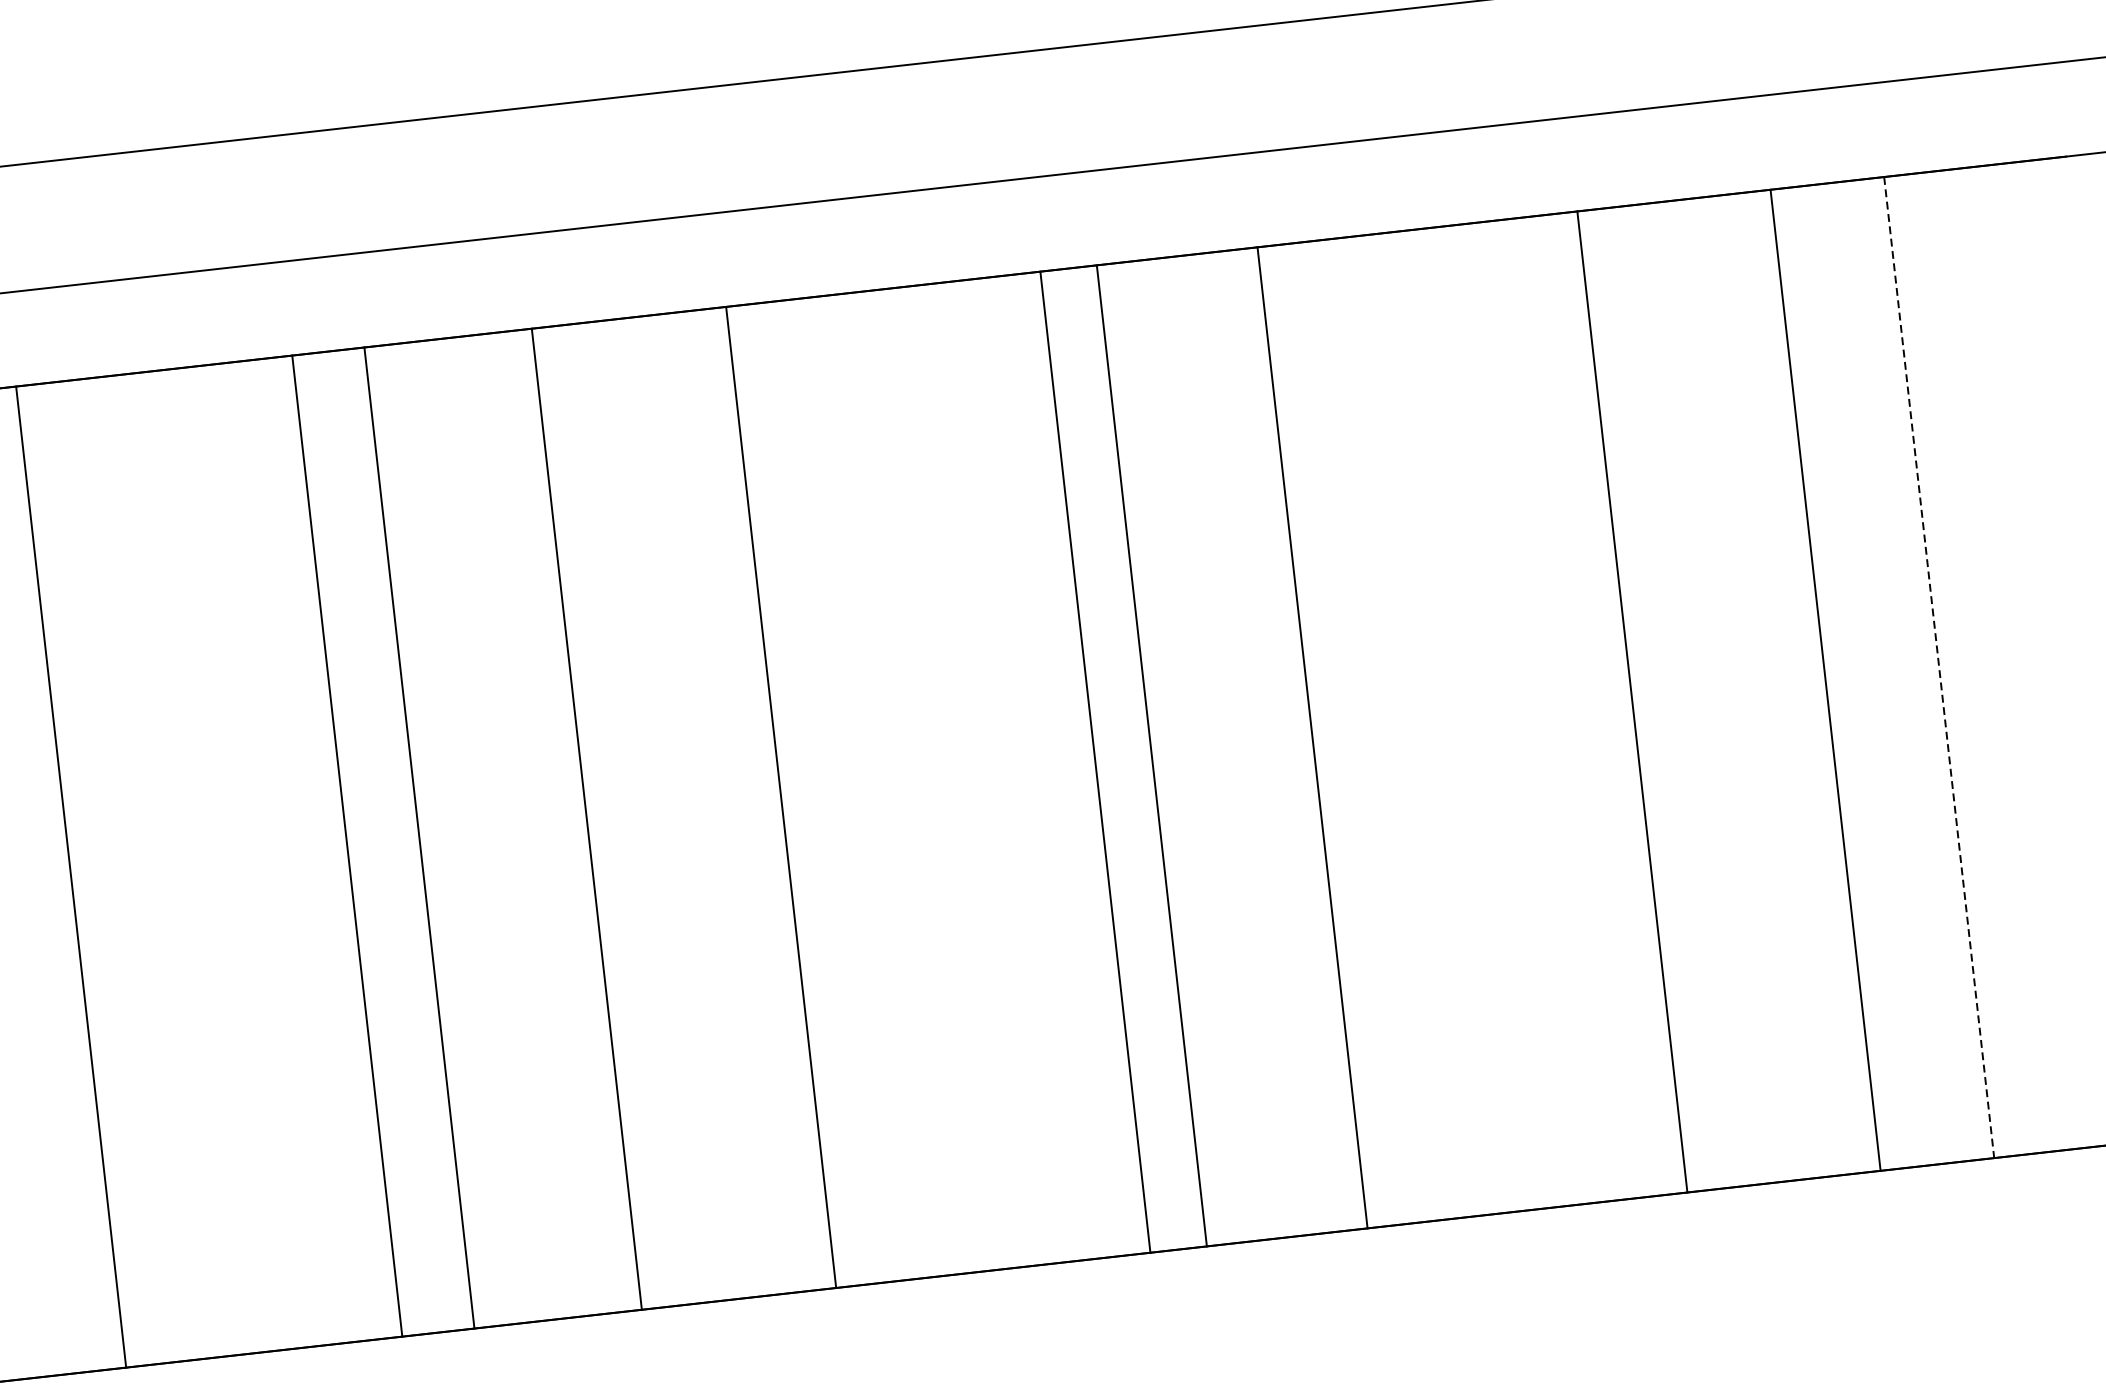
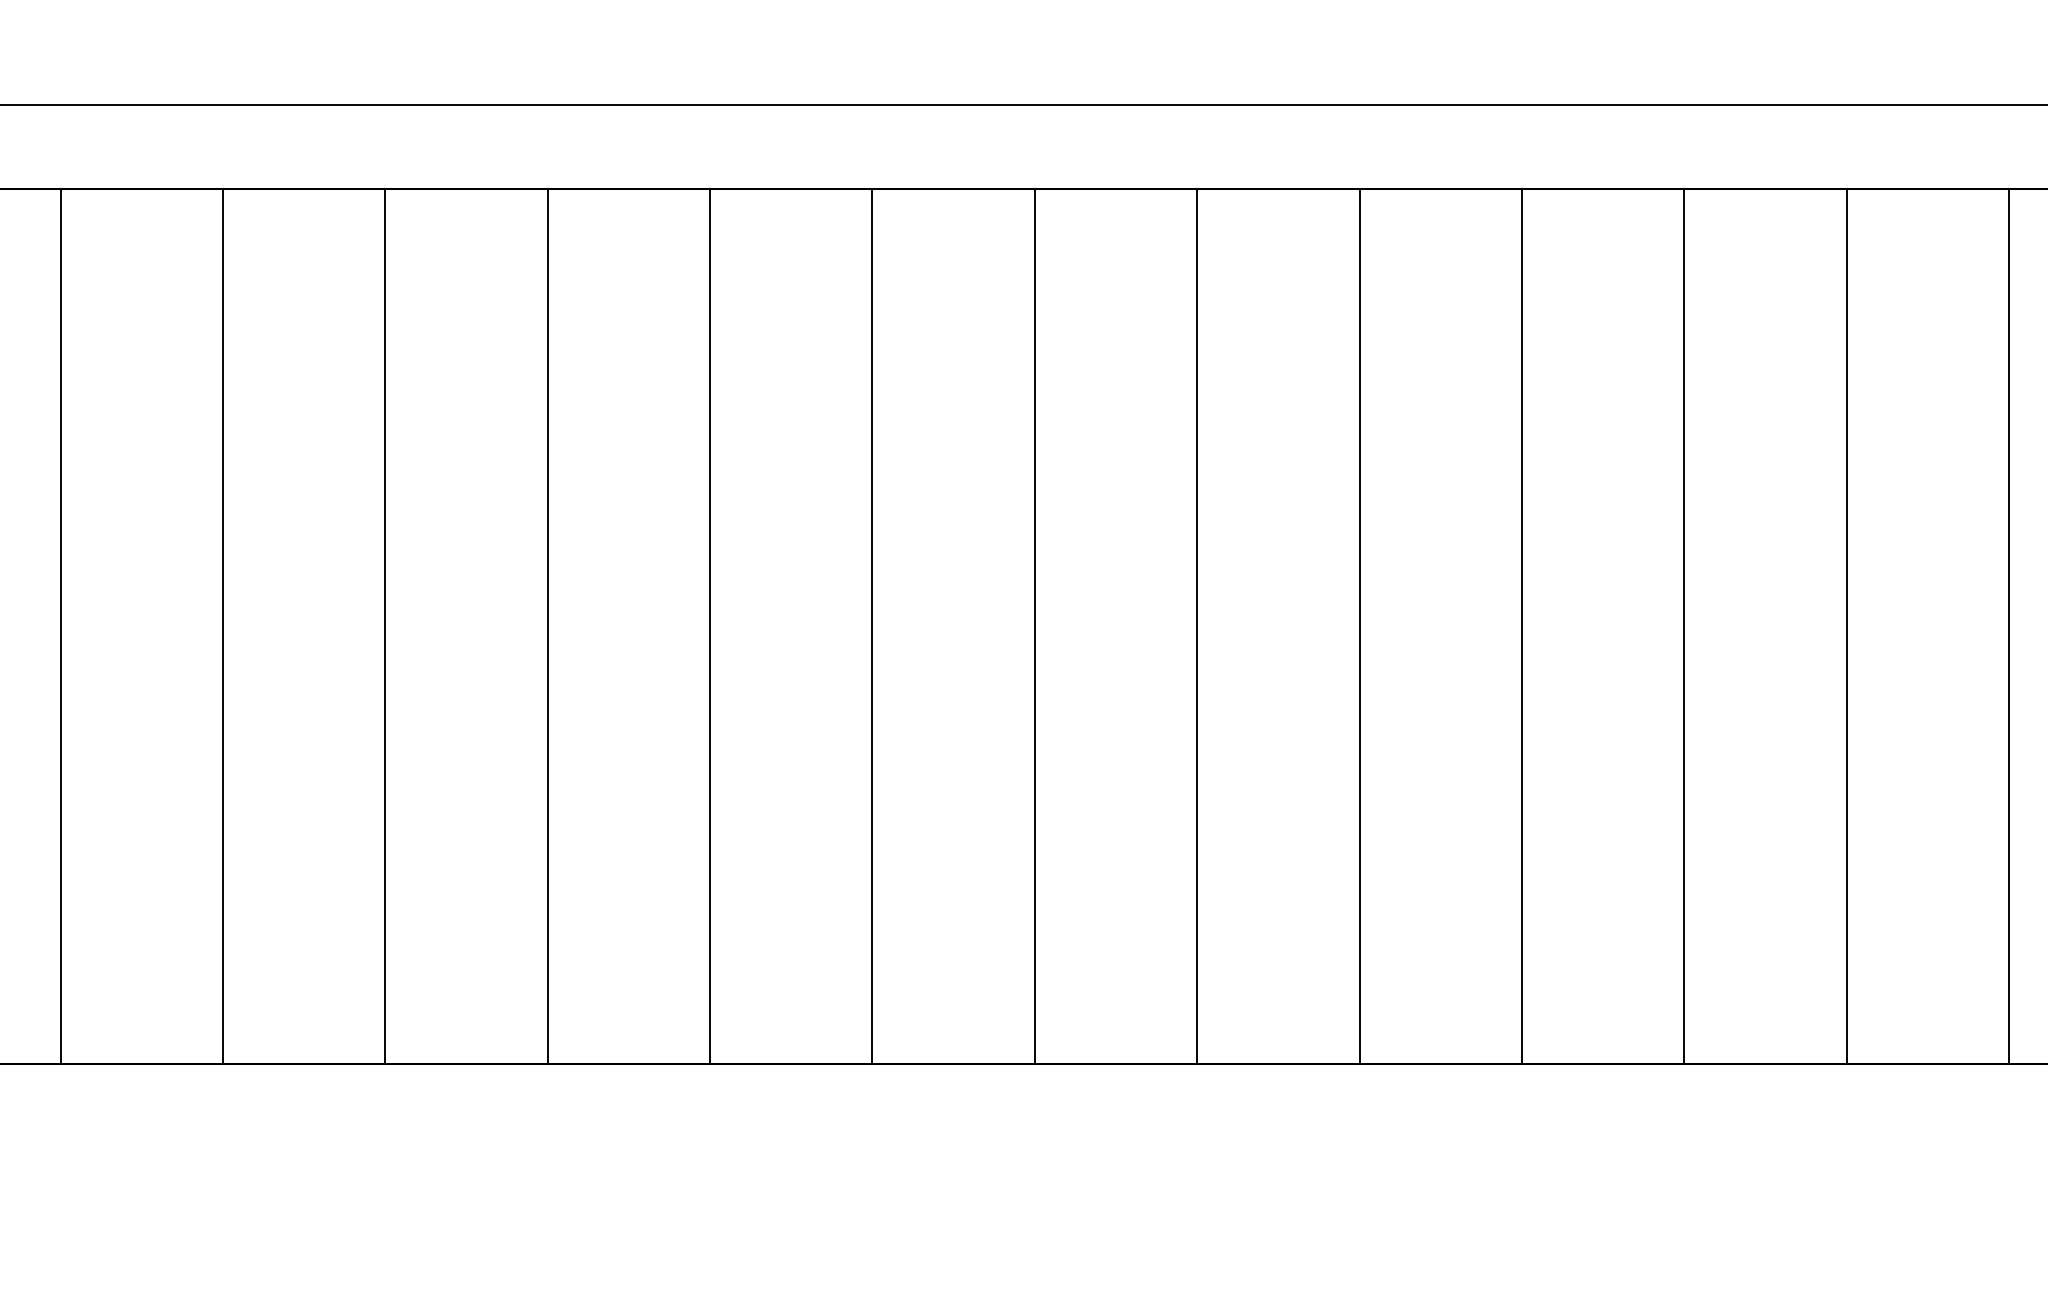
line: (1939, 667) -> (2009, 626), dashed -> solid
line: (1825, 680) -> (1846, 626), moved
line: (1632, 701) -> (1684, 626), moved
line: (1311, 737) -> (1521, 626), moved
line: (1151, 755) -> (1359, 626), moved
line: (1095, 761) -> (1197, 626), moved
line: (780, 797) -> (1034, 626), moved
line: (586, 819) -> (872, 626), moved
line: (419, 837) -> (710, 626), moved
line: (347, 845) -> (547, 626), moved
line: (71, 876) -> (385, 626), moved

